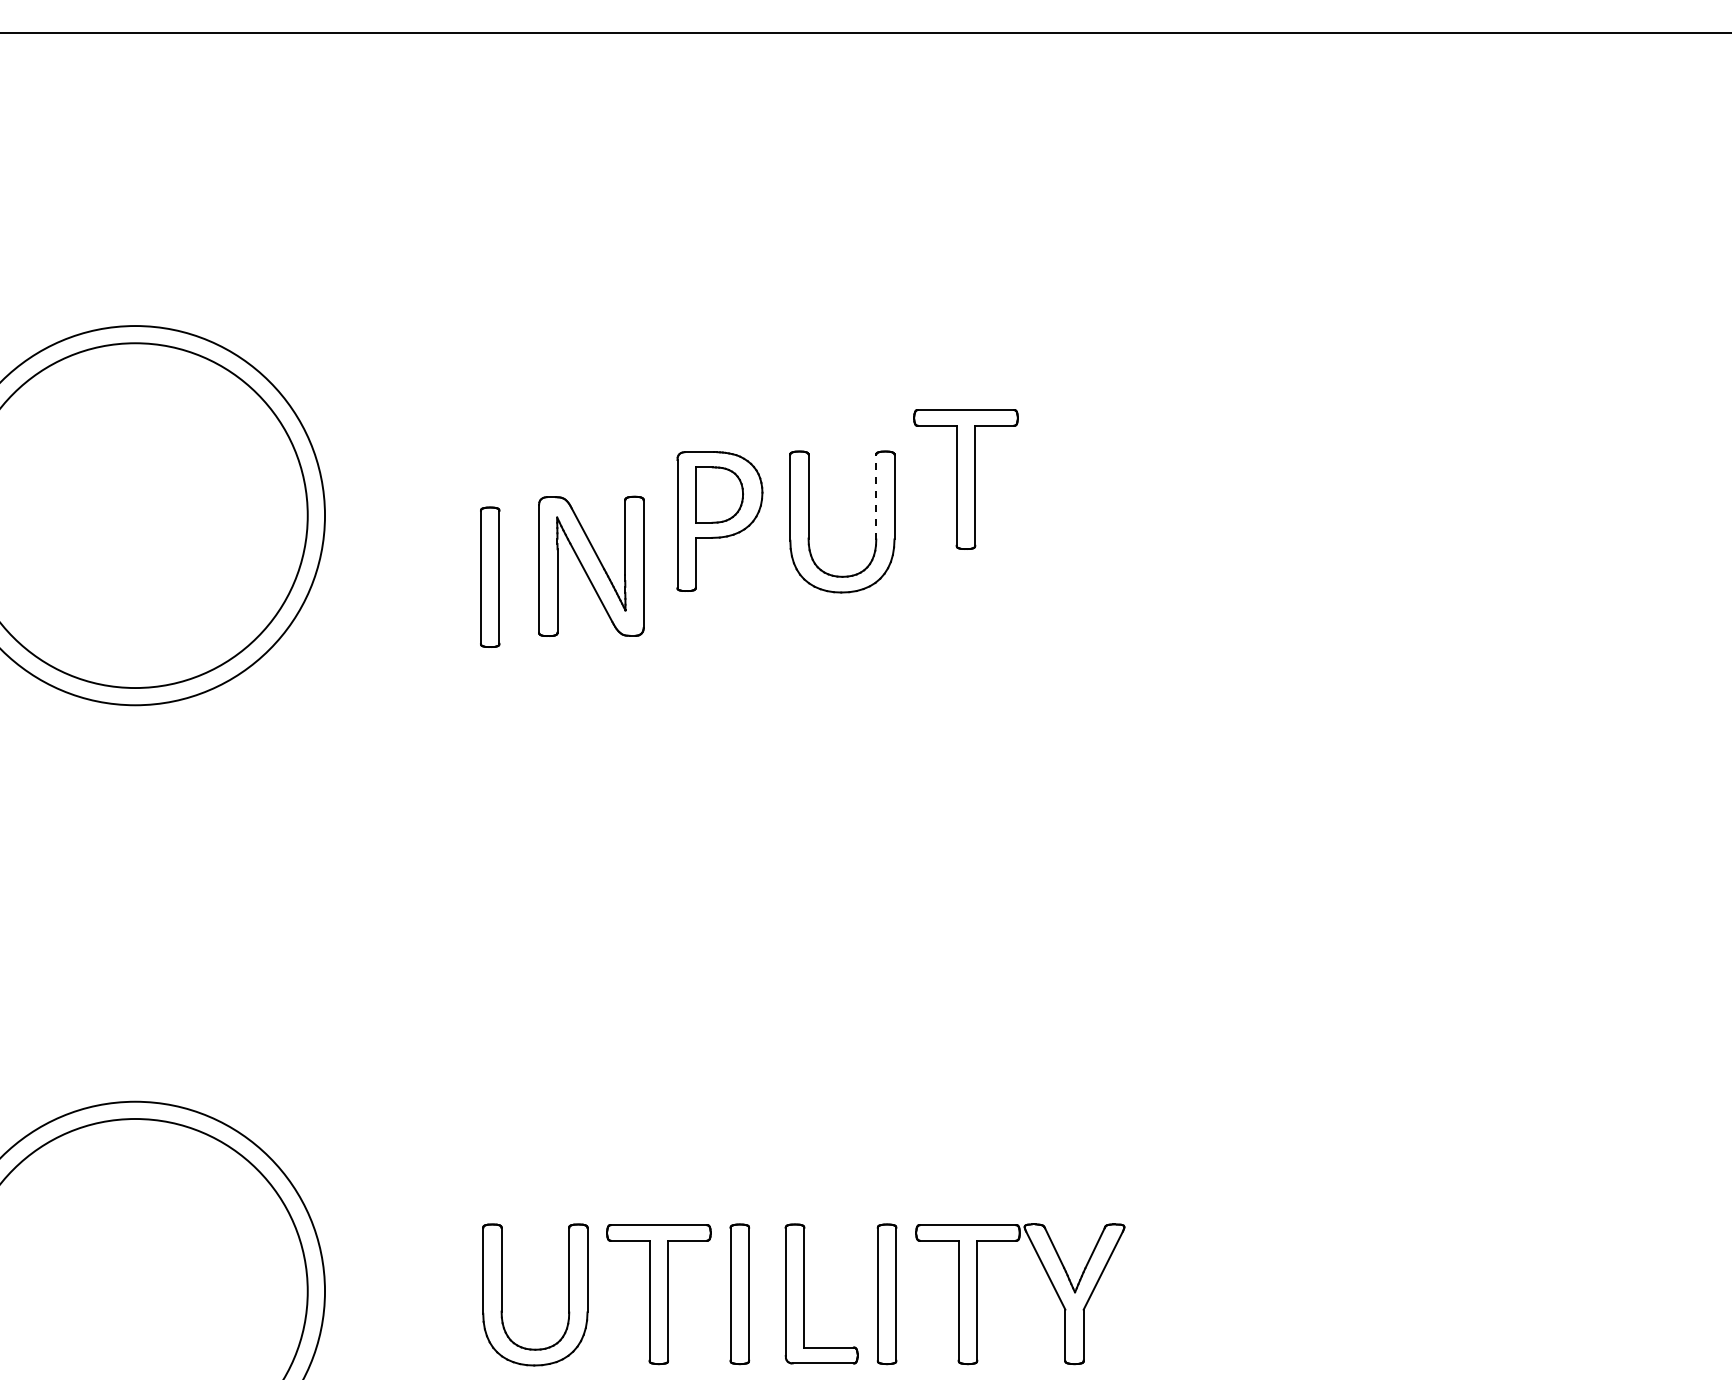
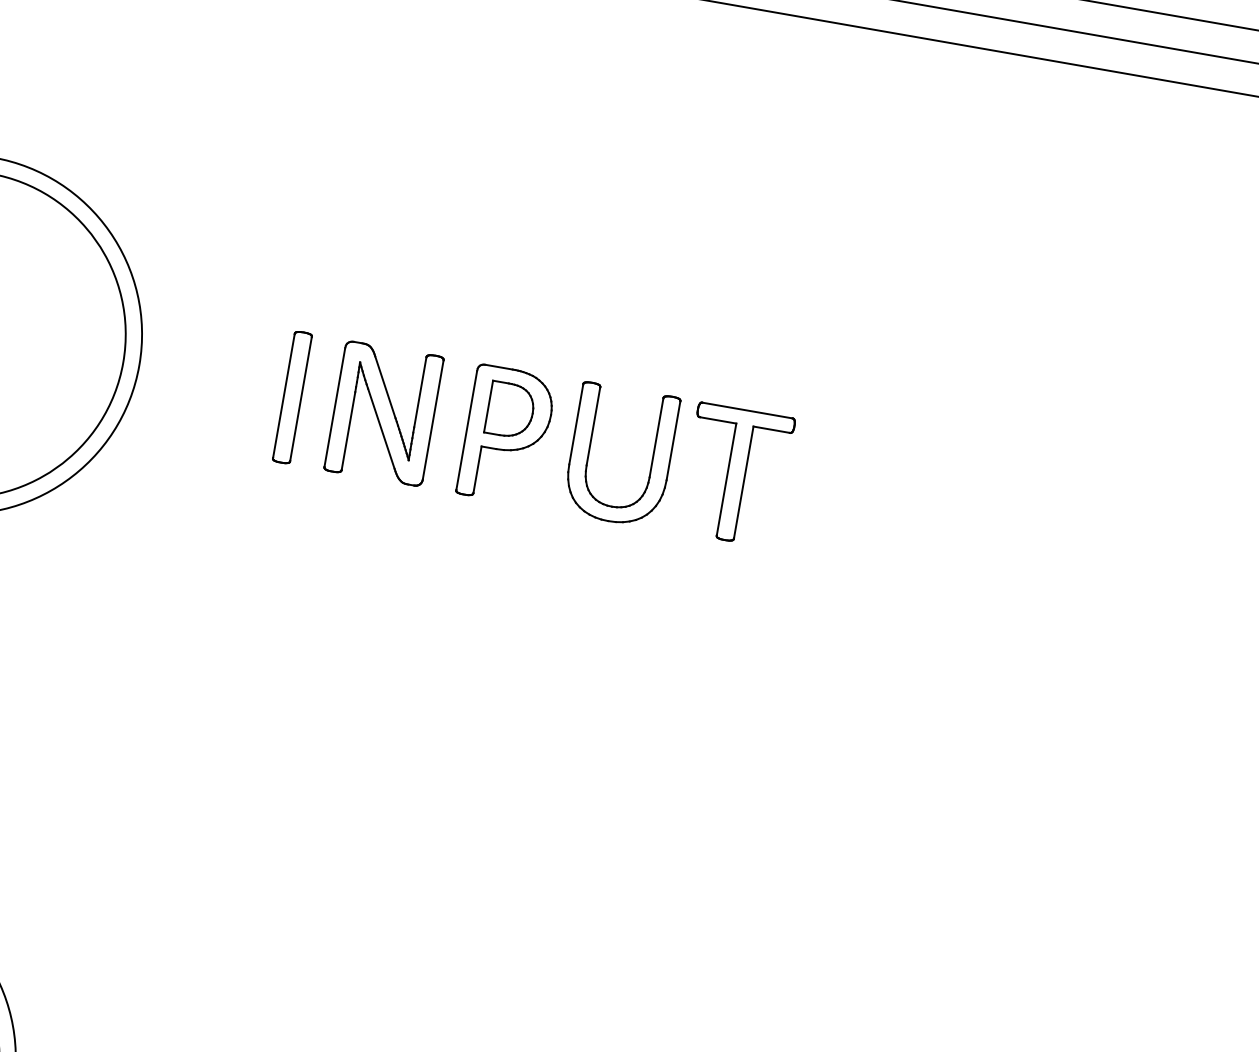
part: (965, 479) -> (735, 475), moved
line: (876, 496) -> (656, 437), dashed -> solid
part: (591, 565) -> (384, 412), moved
part: (490, 576) -> (292, 396), moved

